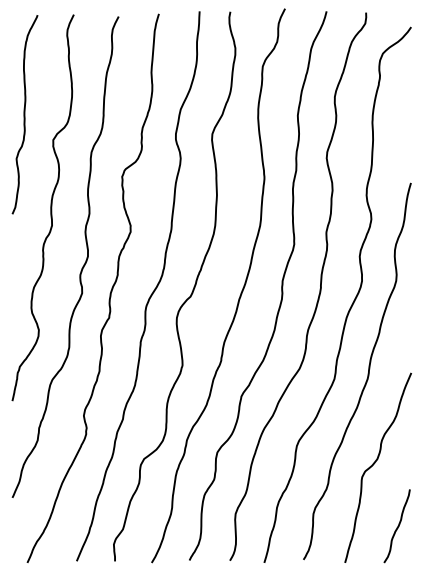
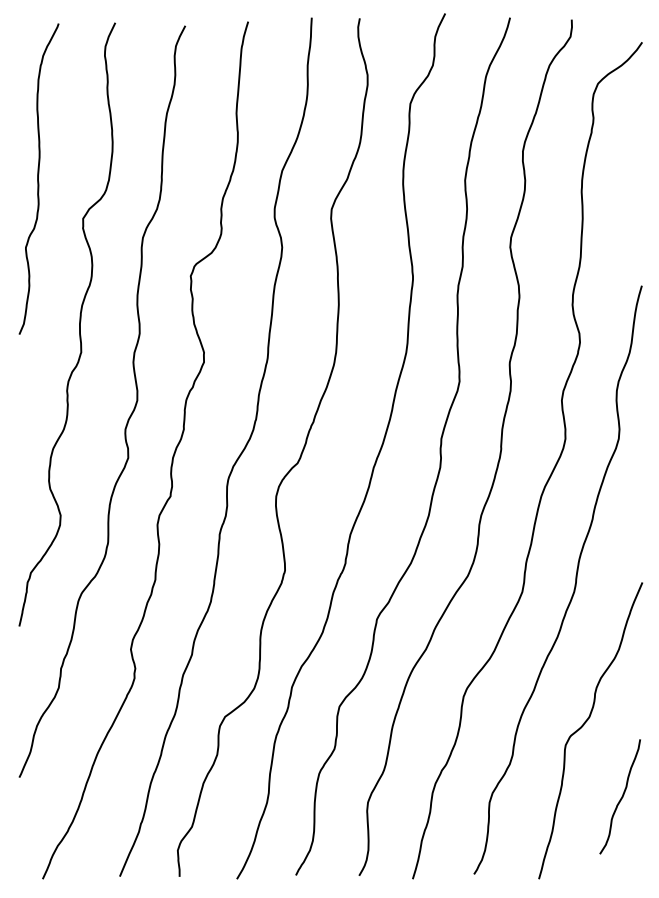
curve: (397, 526) -> (620, 797), moved

